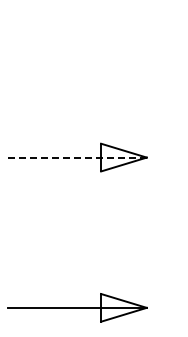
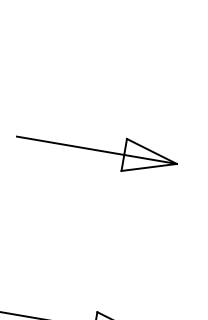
line: (76, 157) -> (95, 150), dashed -> solid

